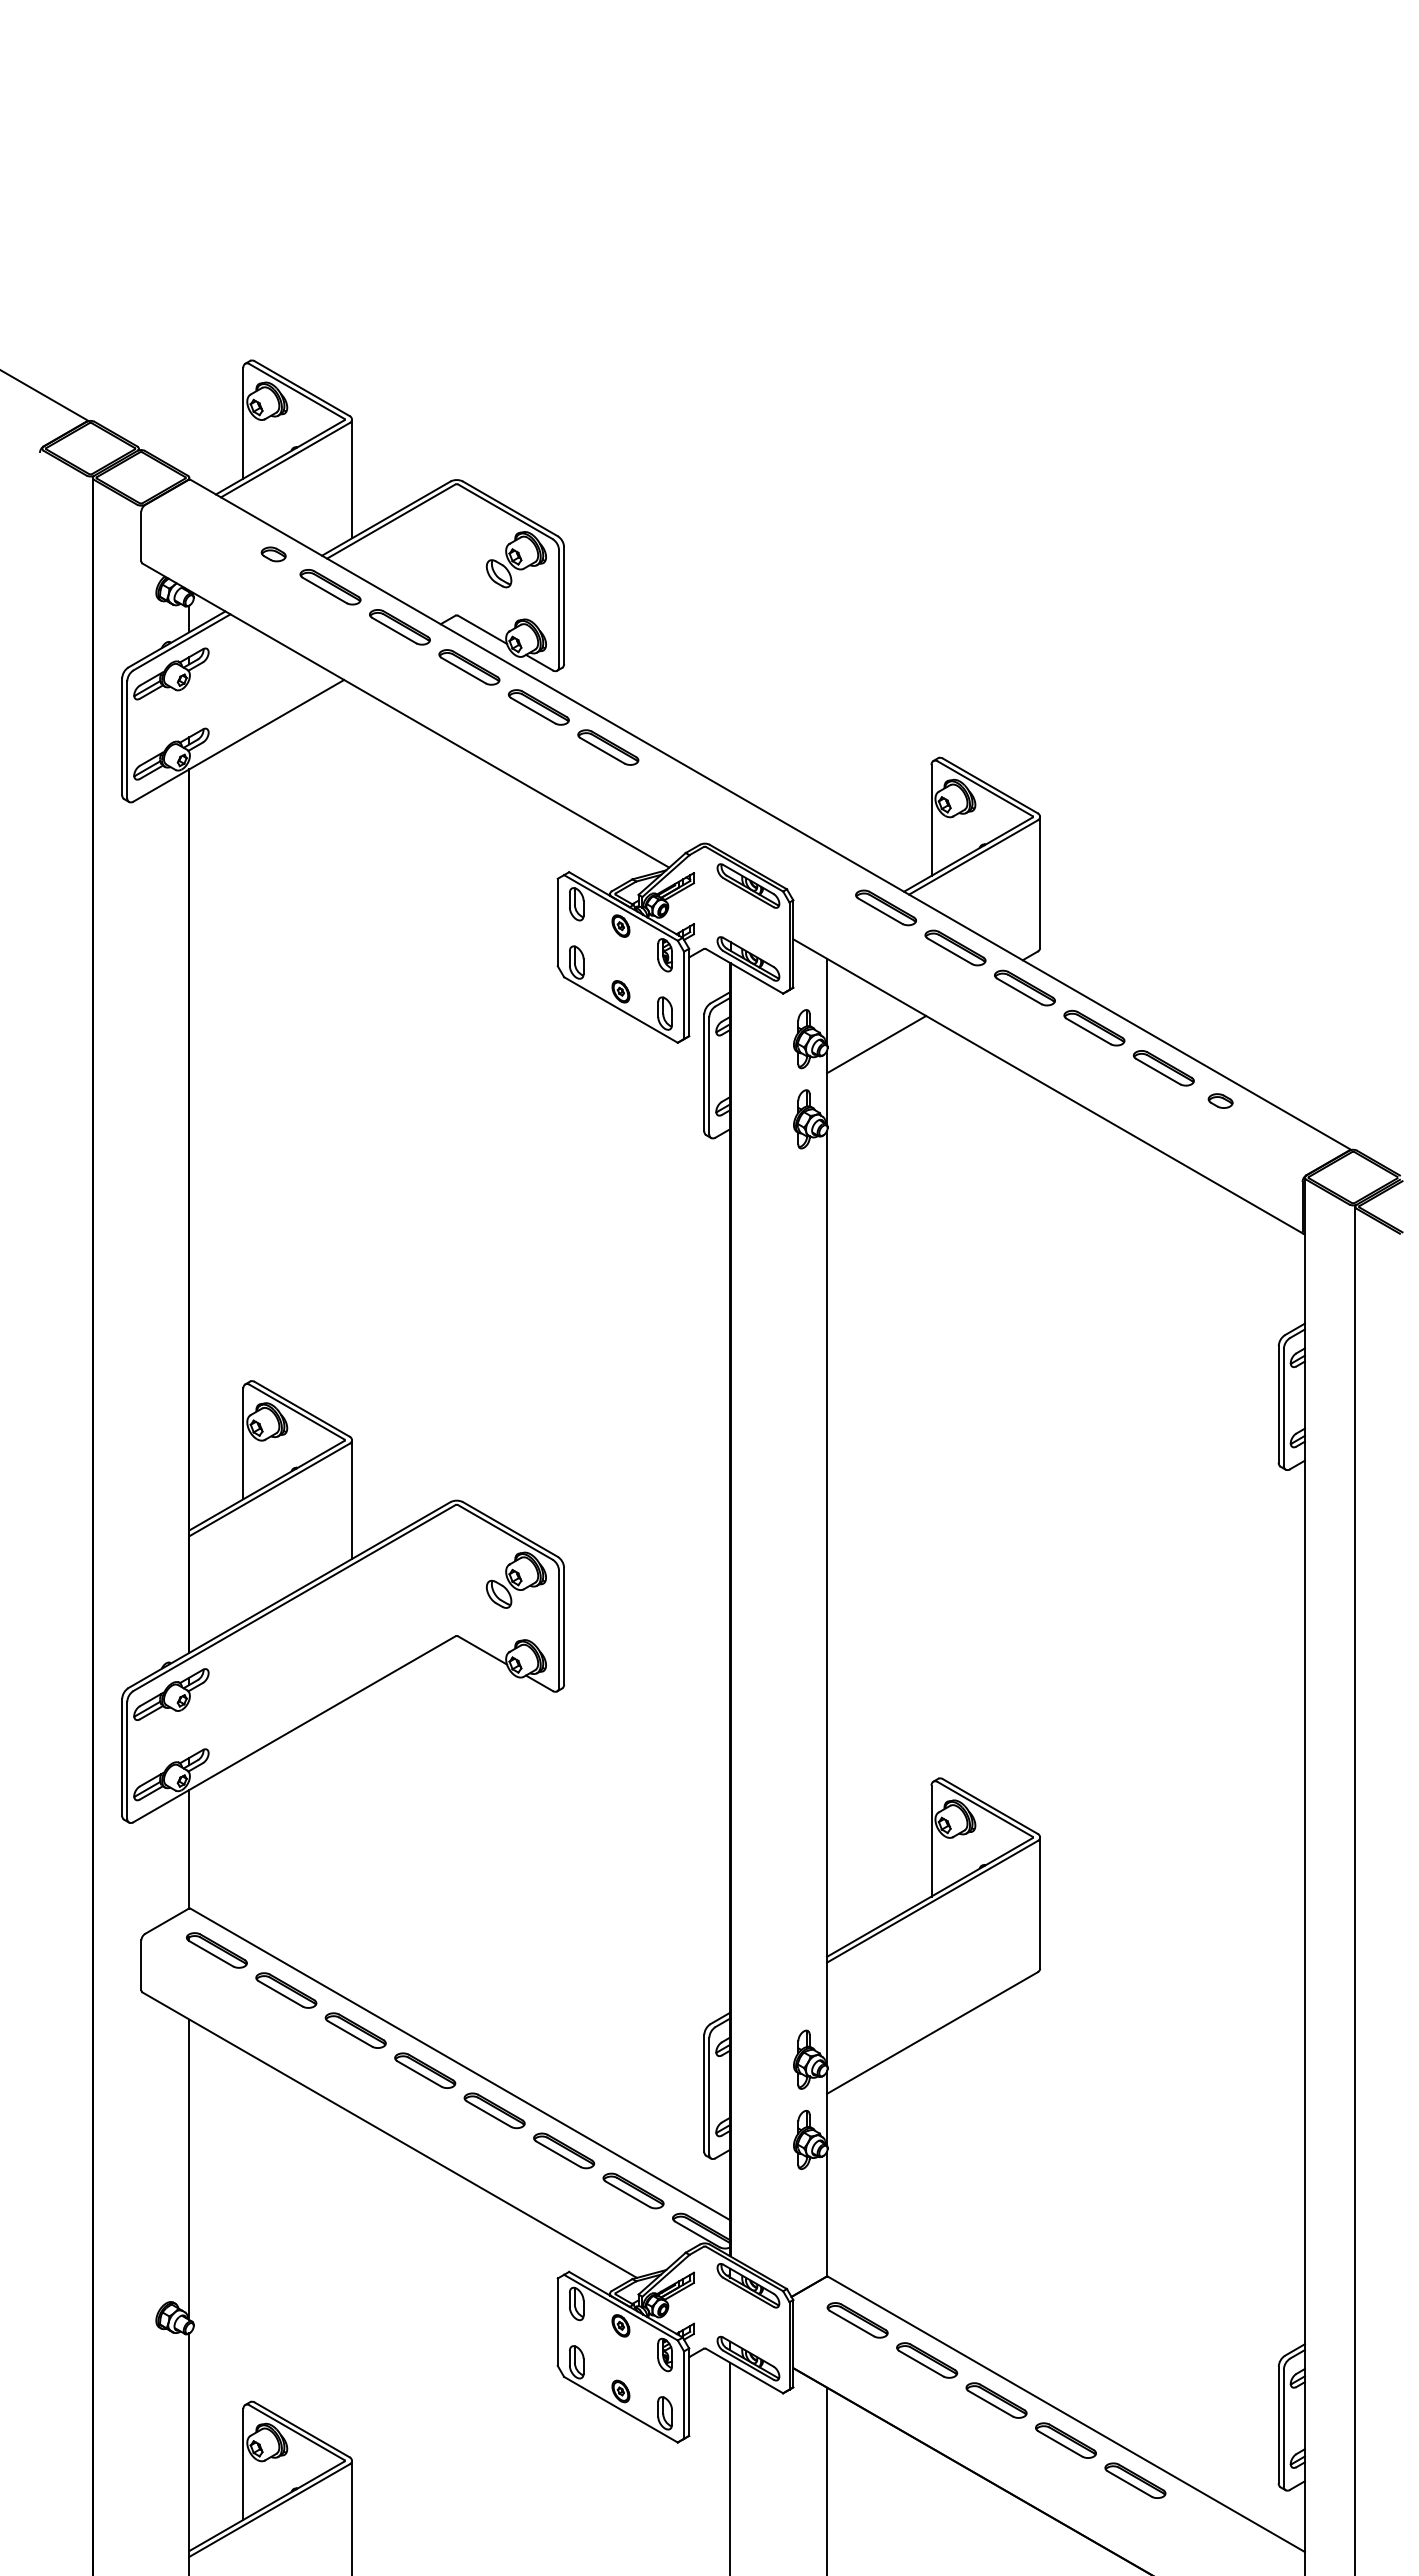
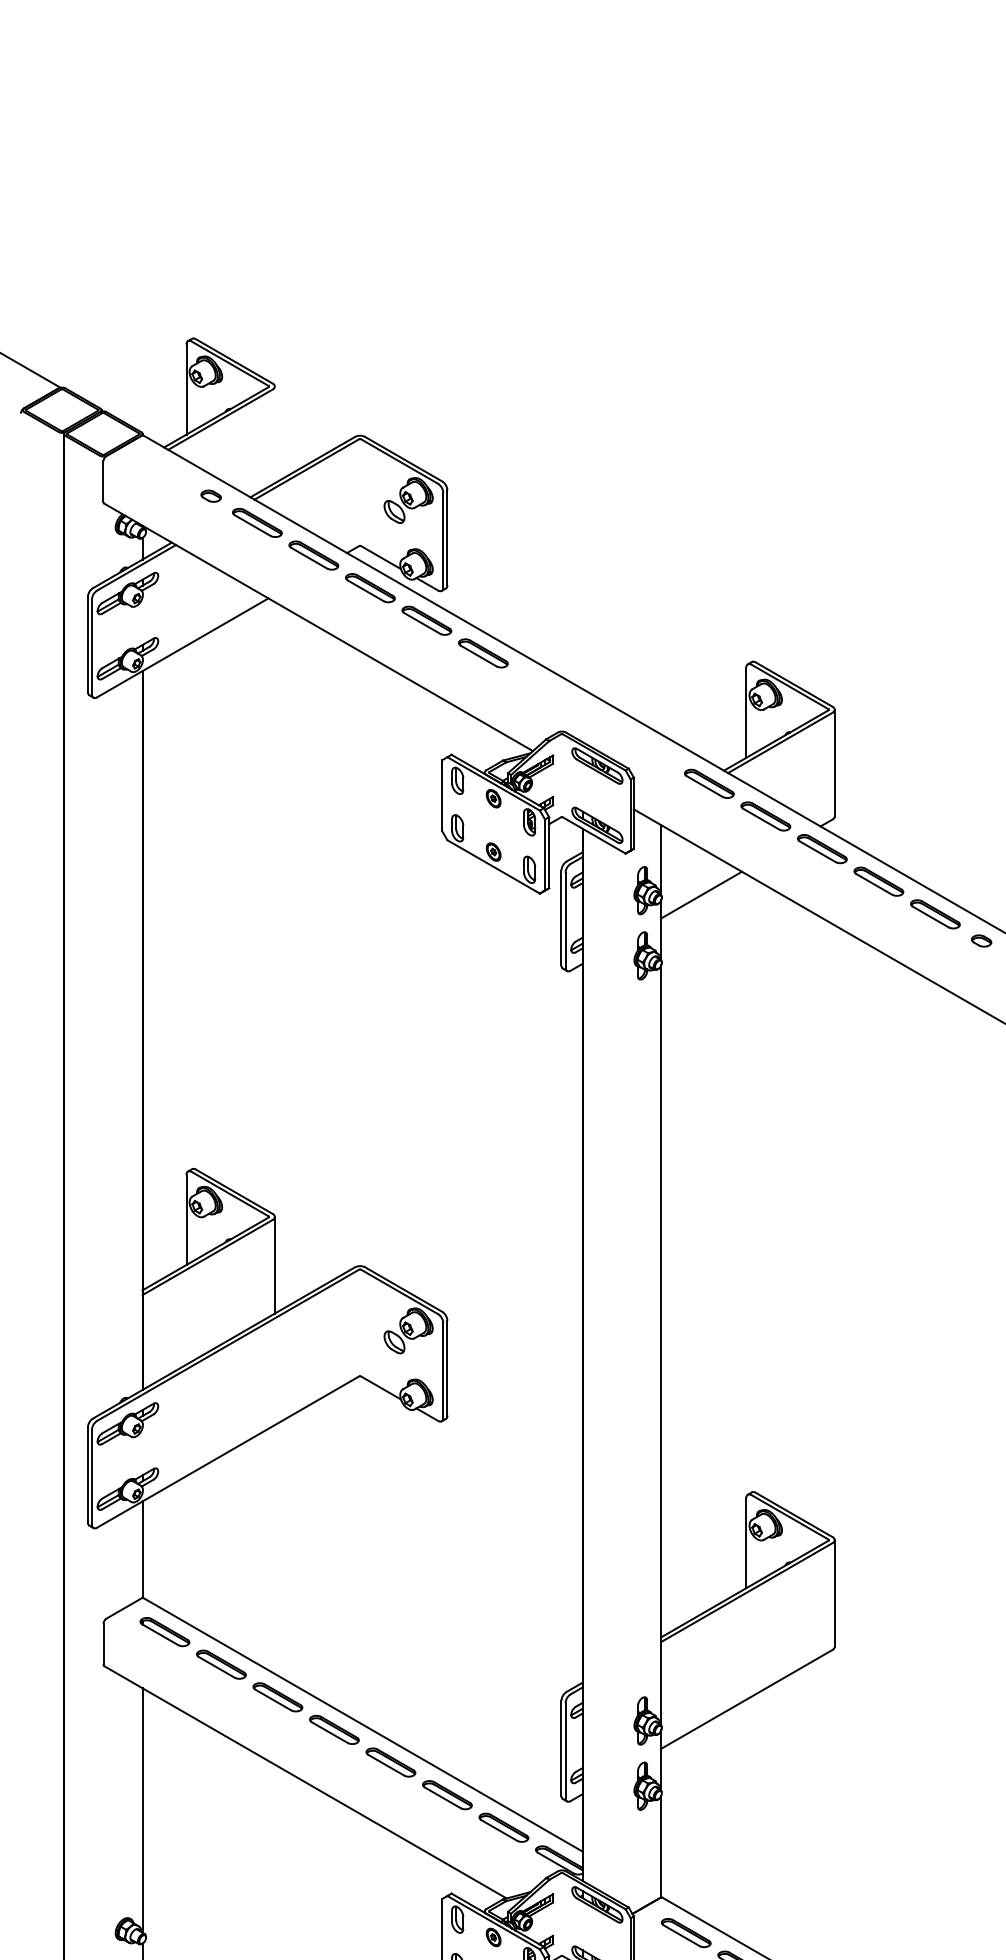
line: (352, 478) -> (275, 434), removed

